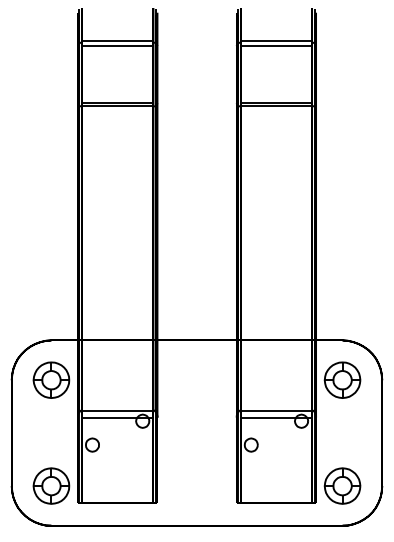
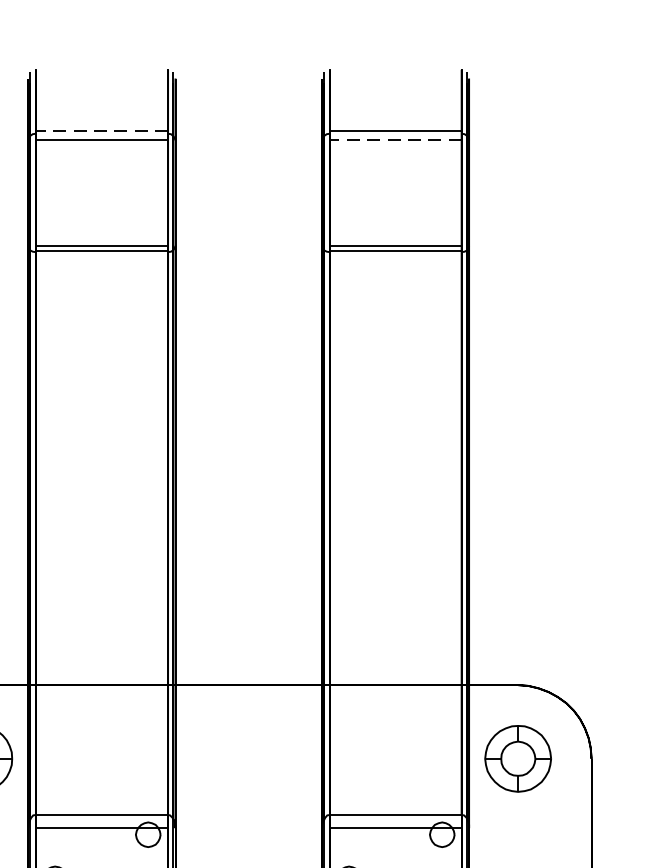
line: (117, 41) -> (101, 131), solid -> dashed
line: (276, 46) -> (395, 141), solid -> dashed

